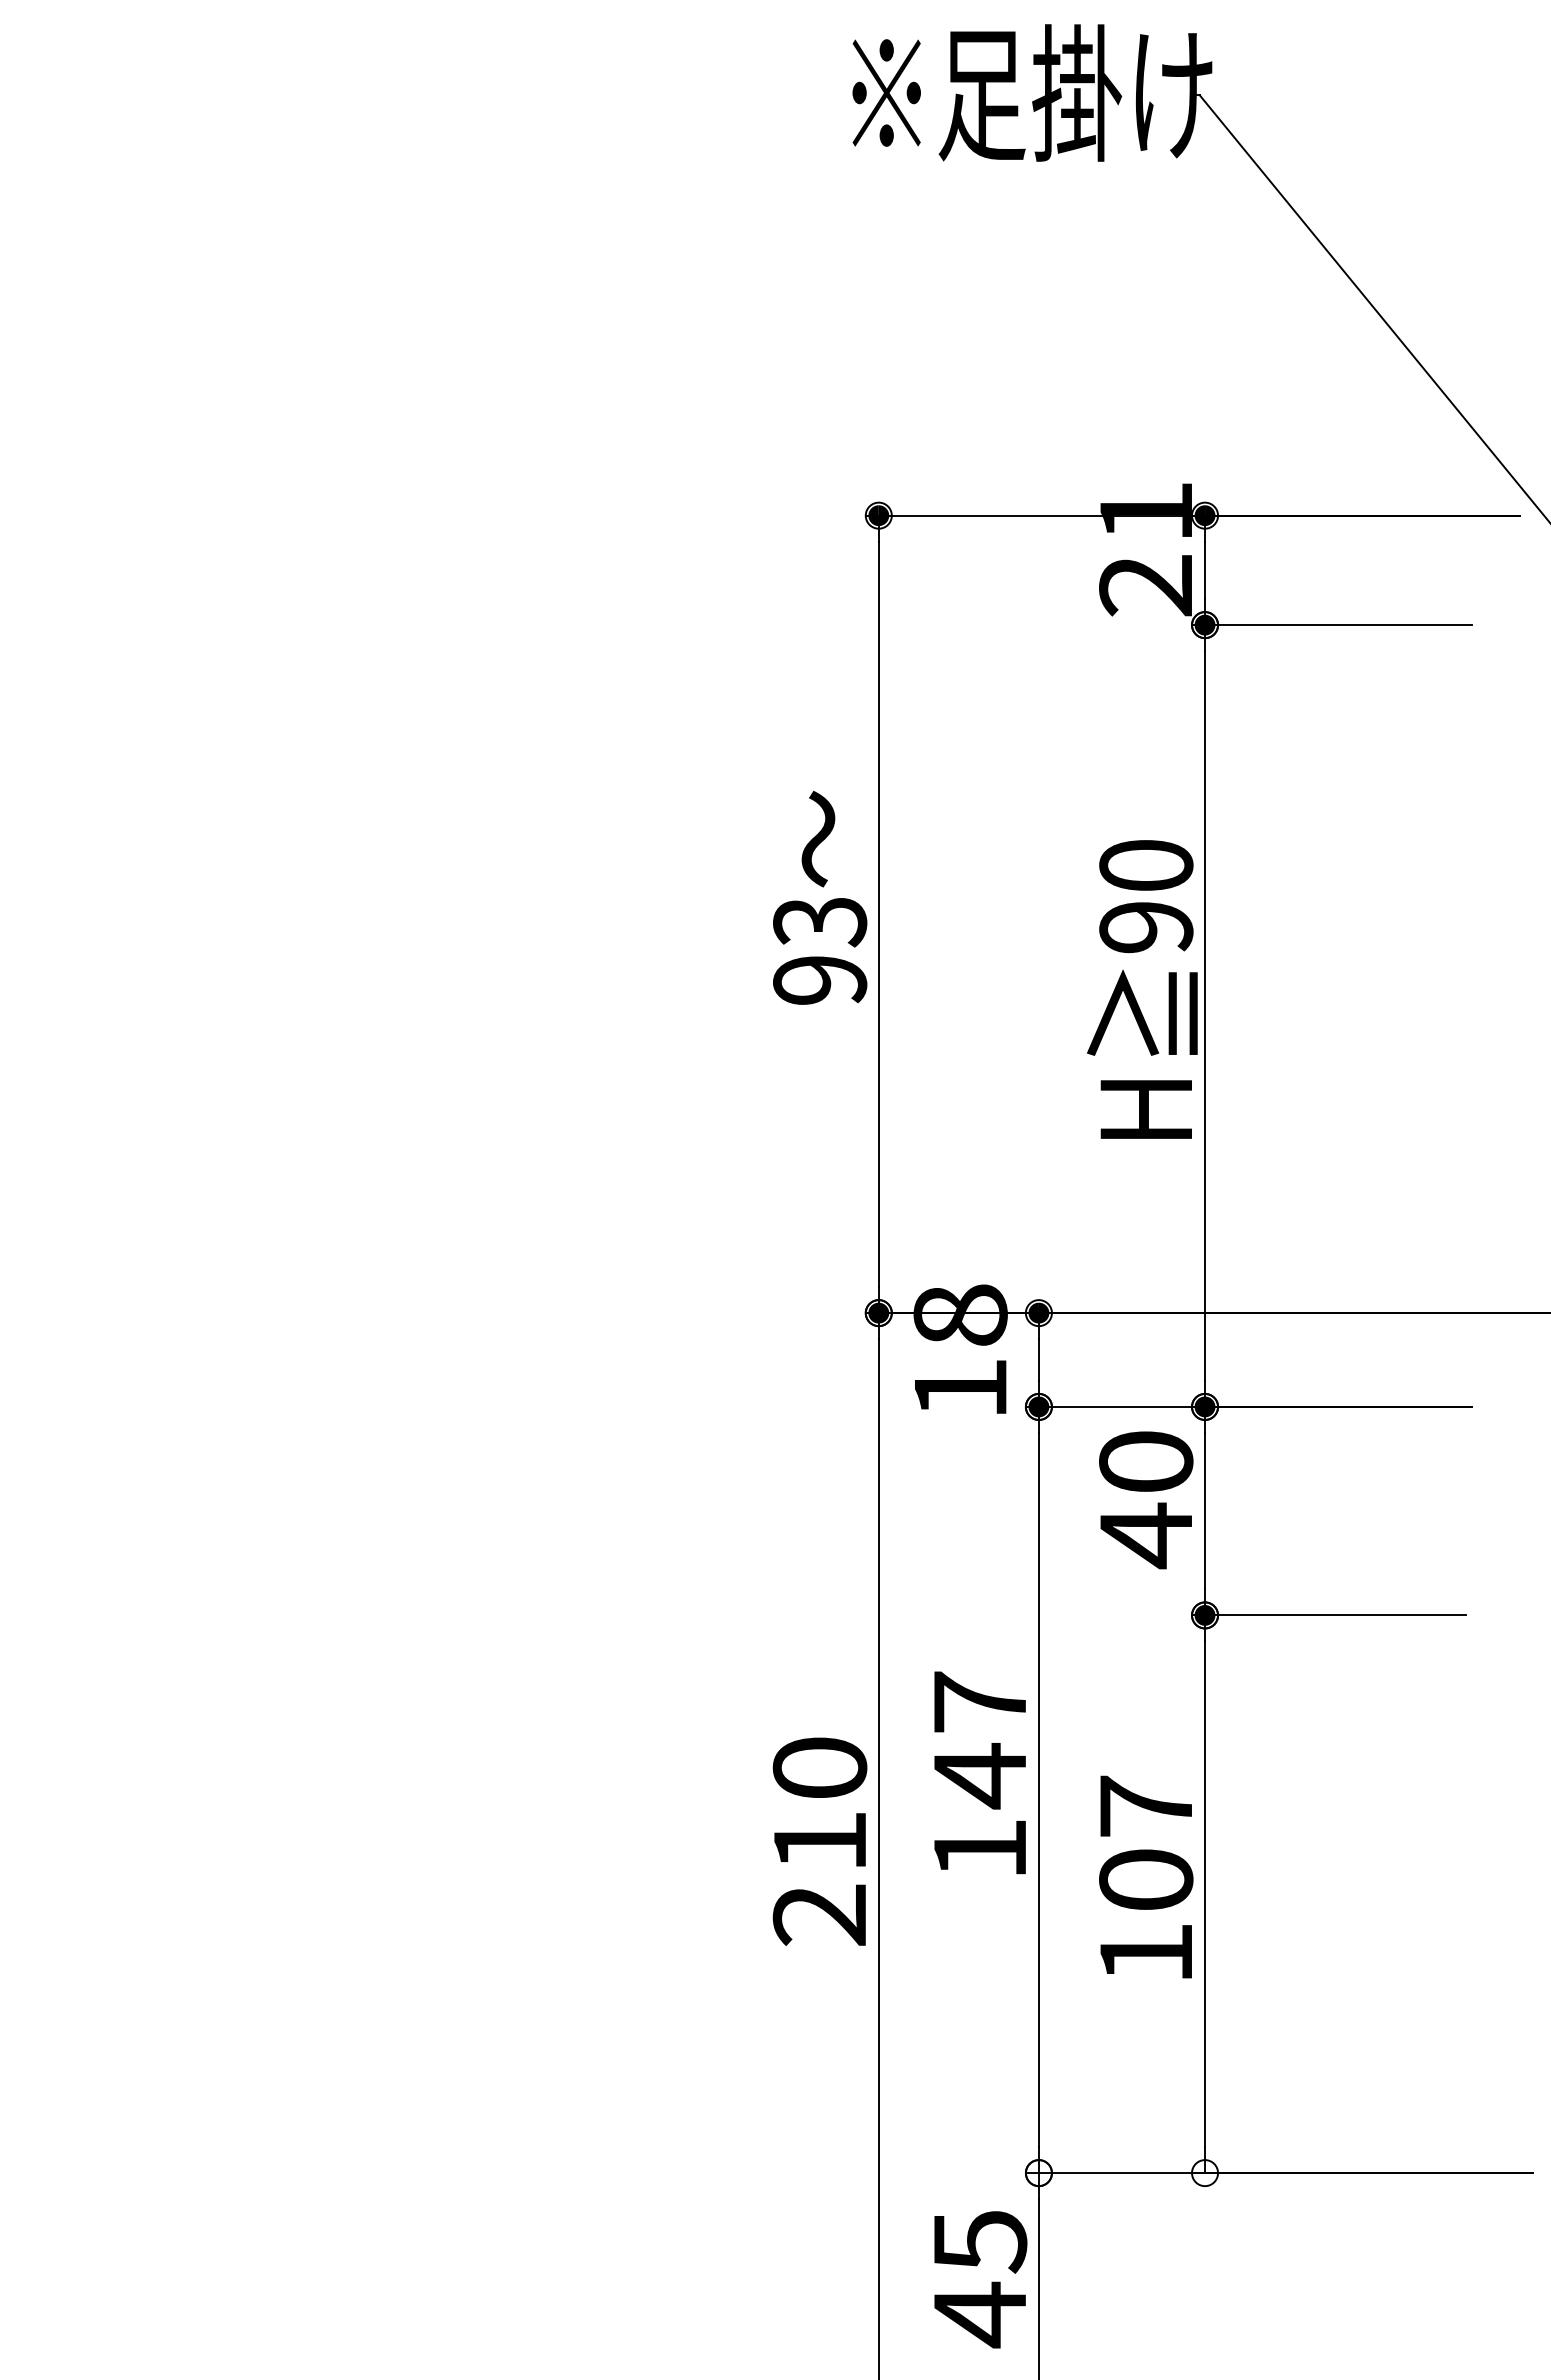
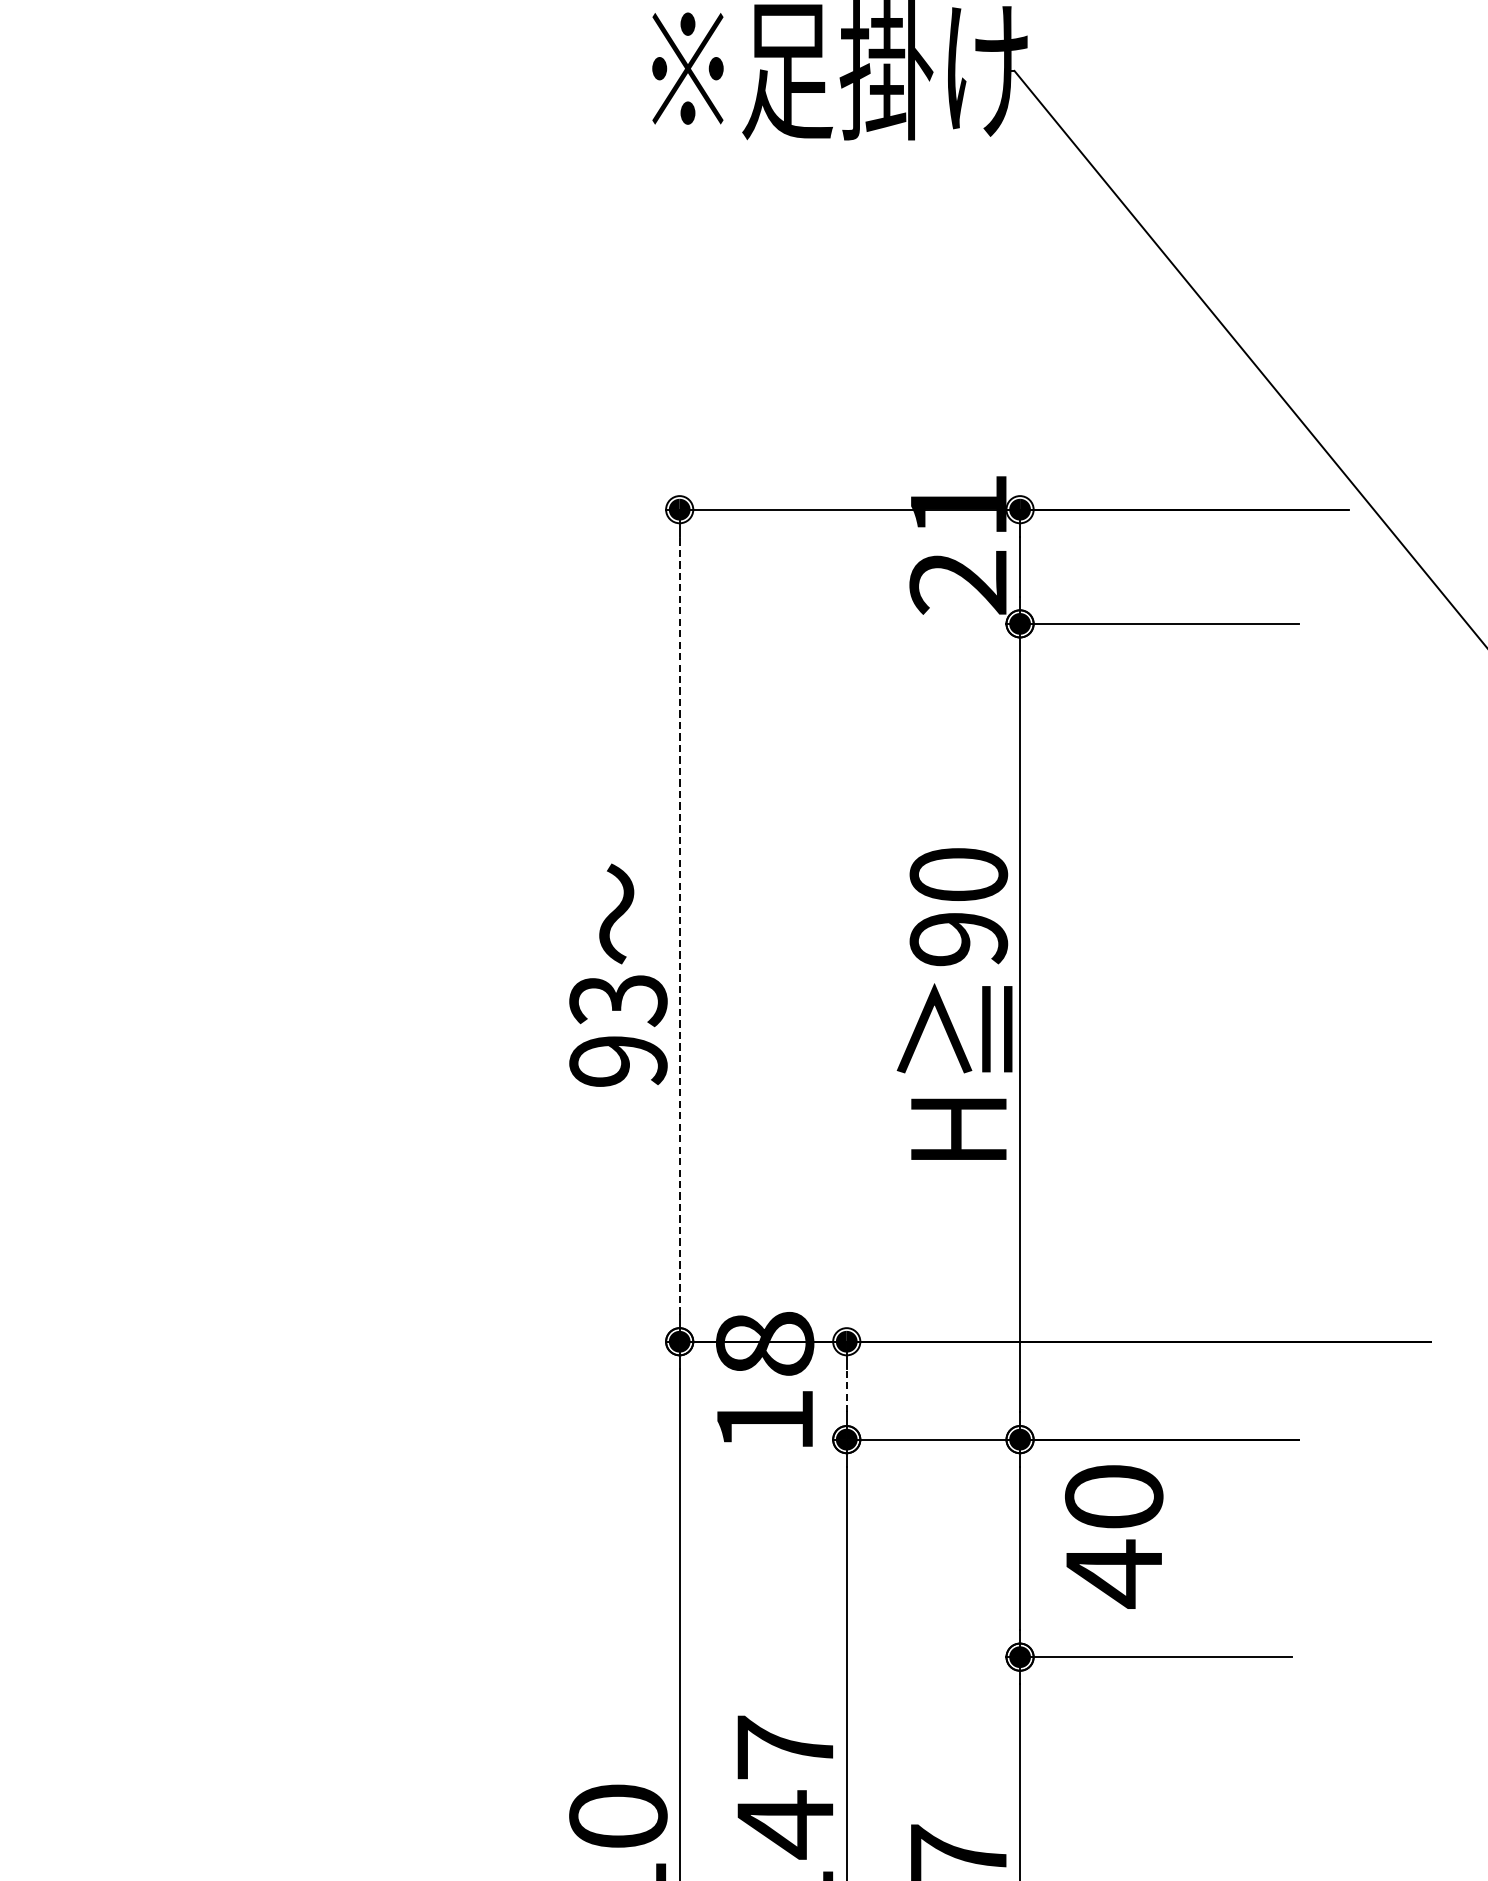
text: (820, 897) -> (618, 974), moved
line: (878, 914) -> (679, 925), solid -> dashed
line: (1038, 1360) -> (846, 1391), solid -> dashed
text: (1146, 1500) -> (1114, 1537), moved

